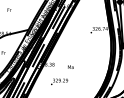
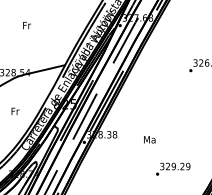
text: (59, 81) -> (173, 168), moved

